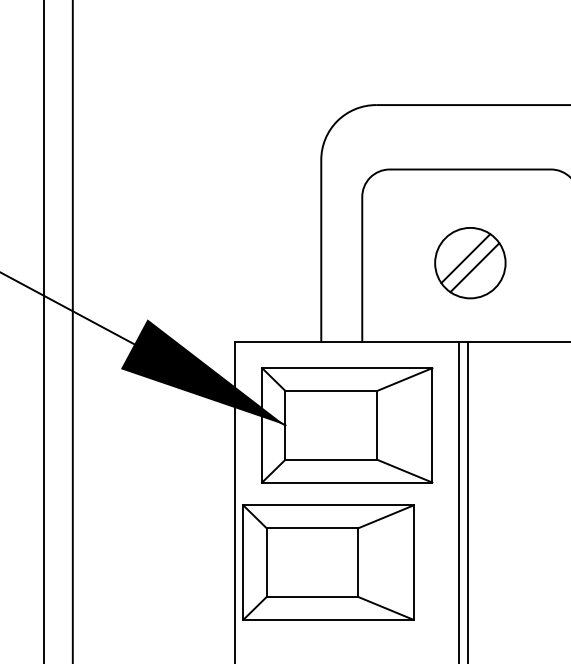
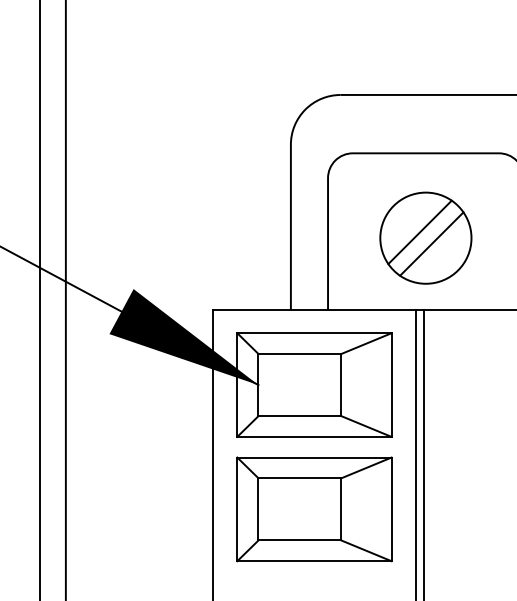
part: (469, 262) -> (425, 237), size x1.43
part: (328, 562) -> (314, 509), moved

